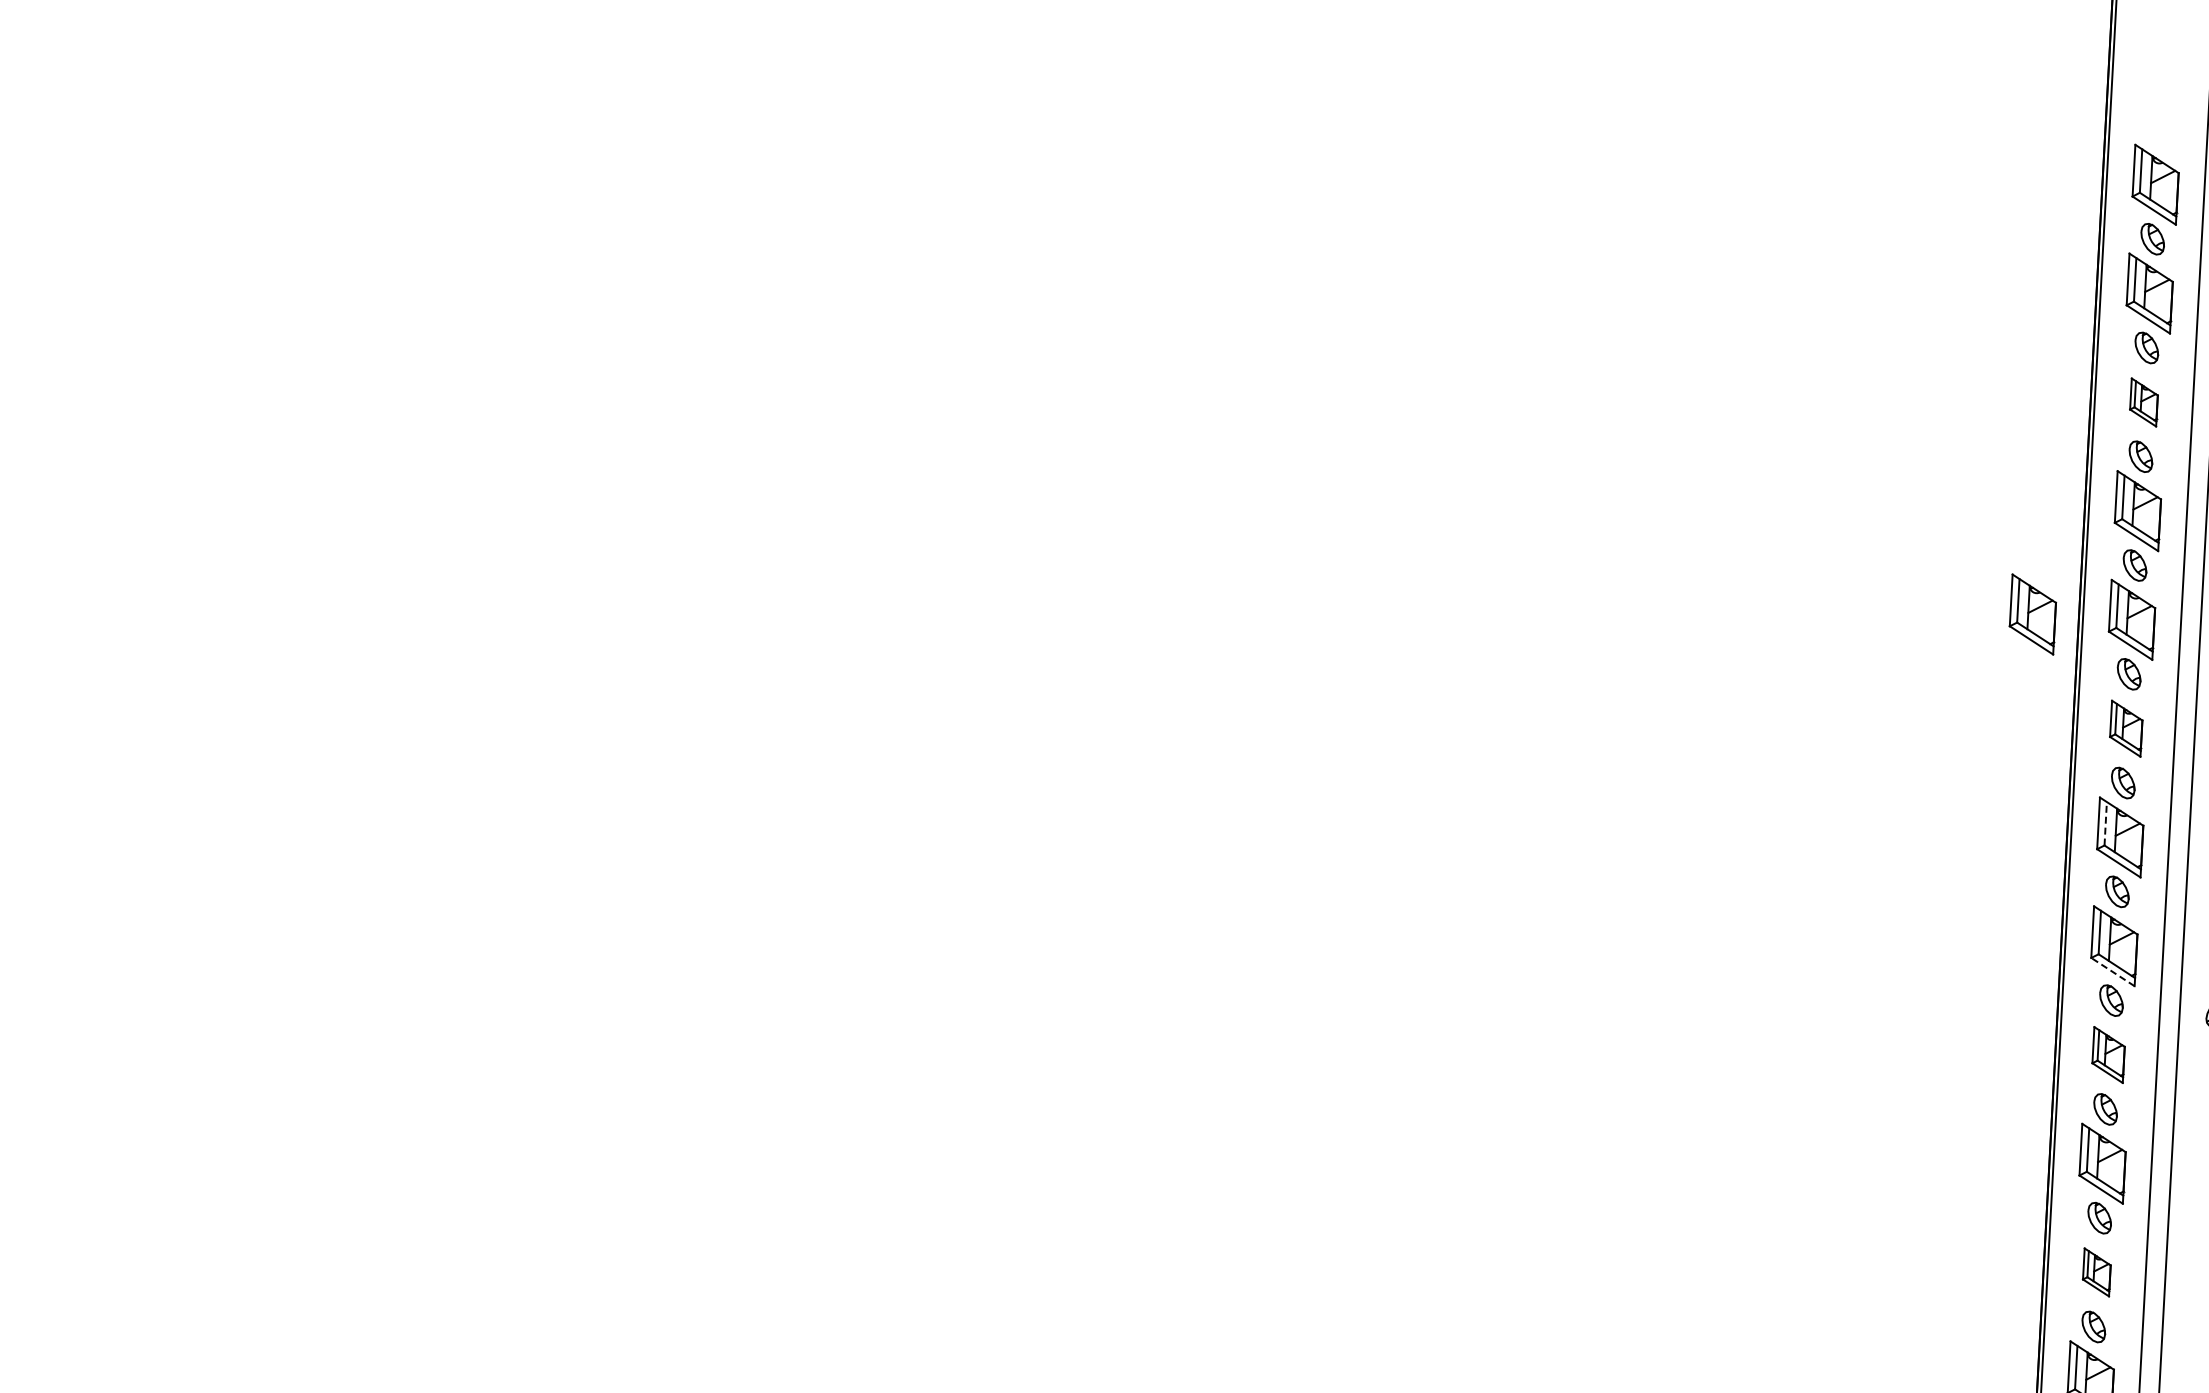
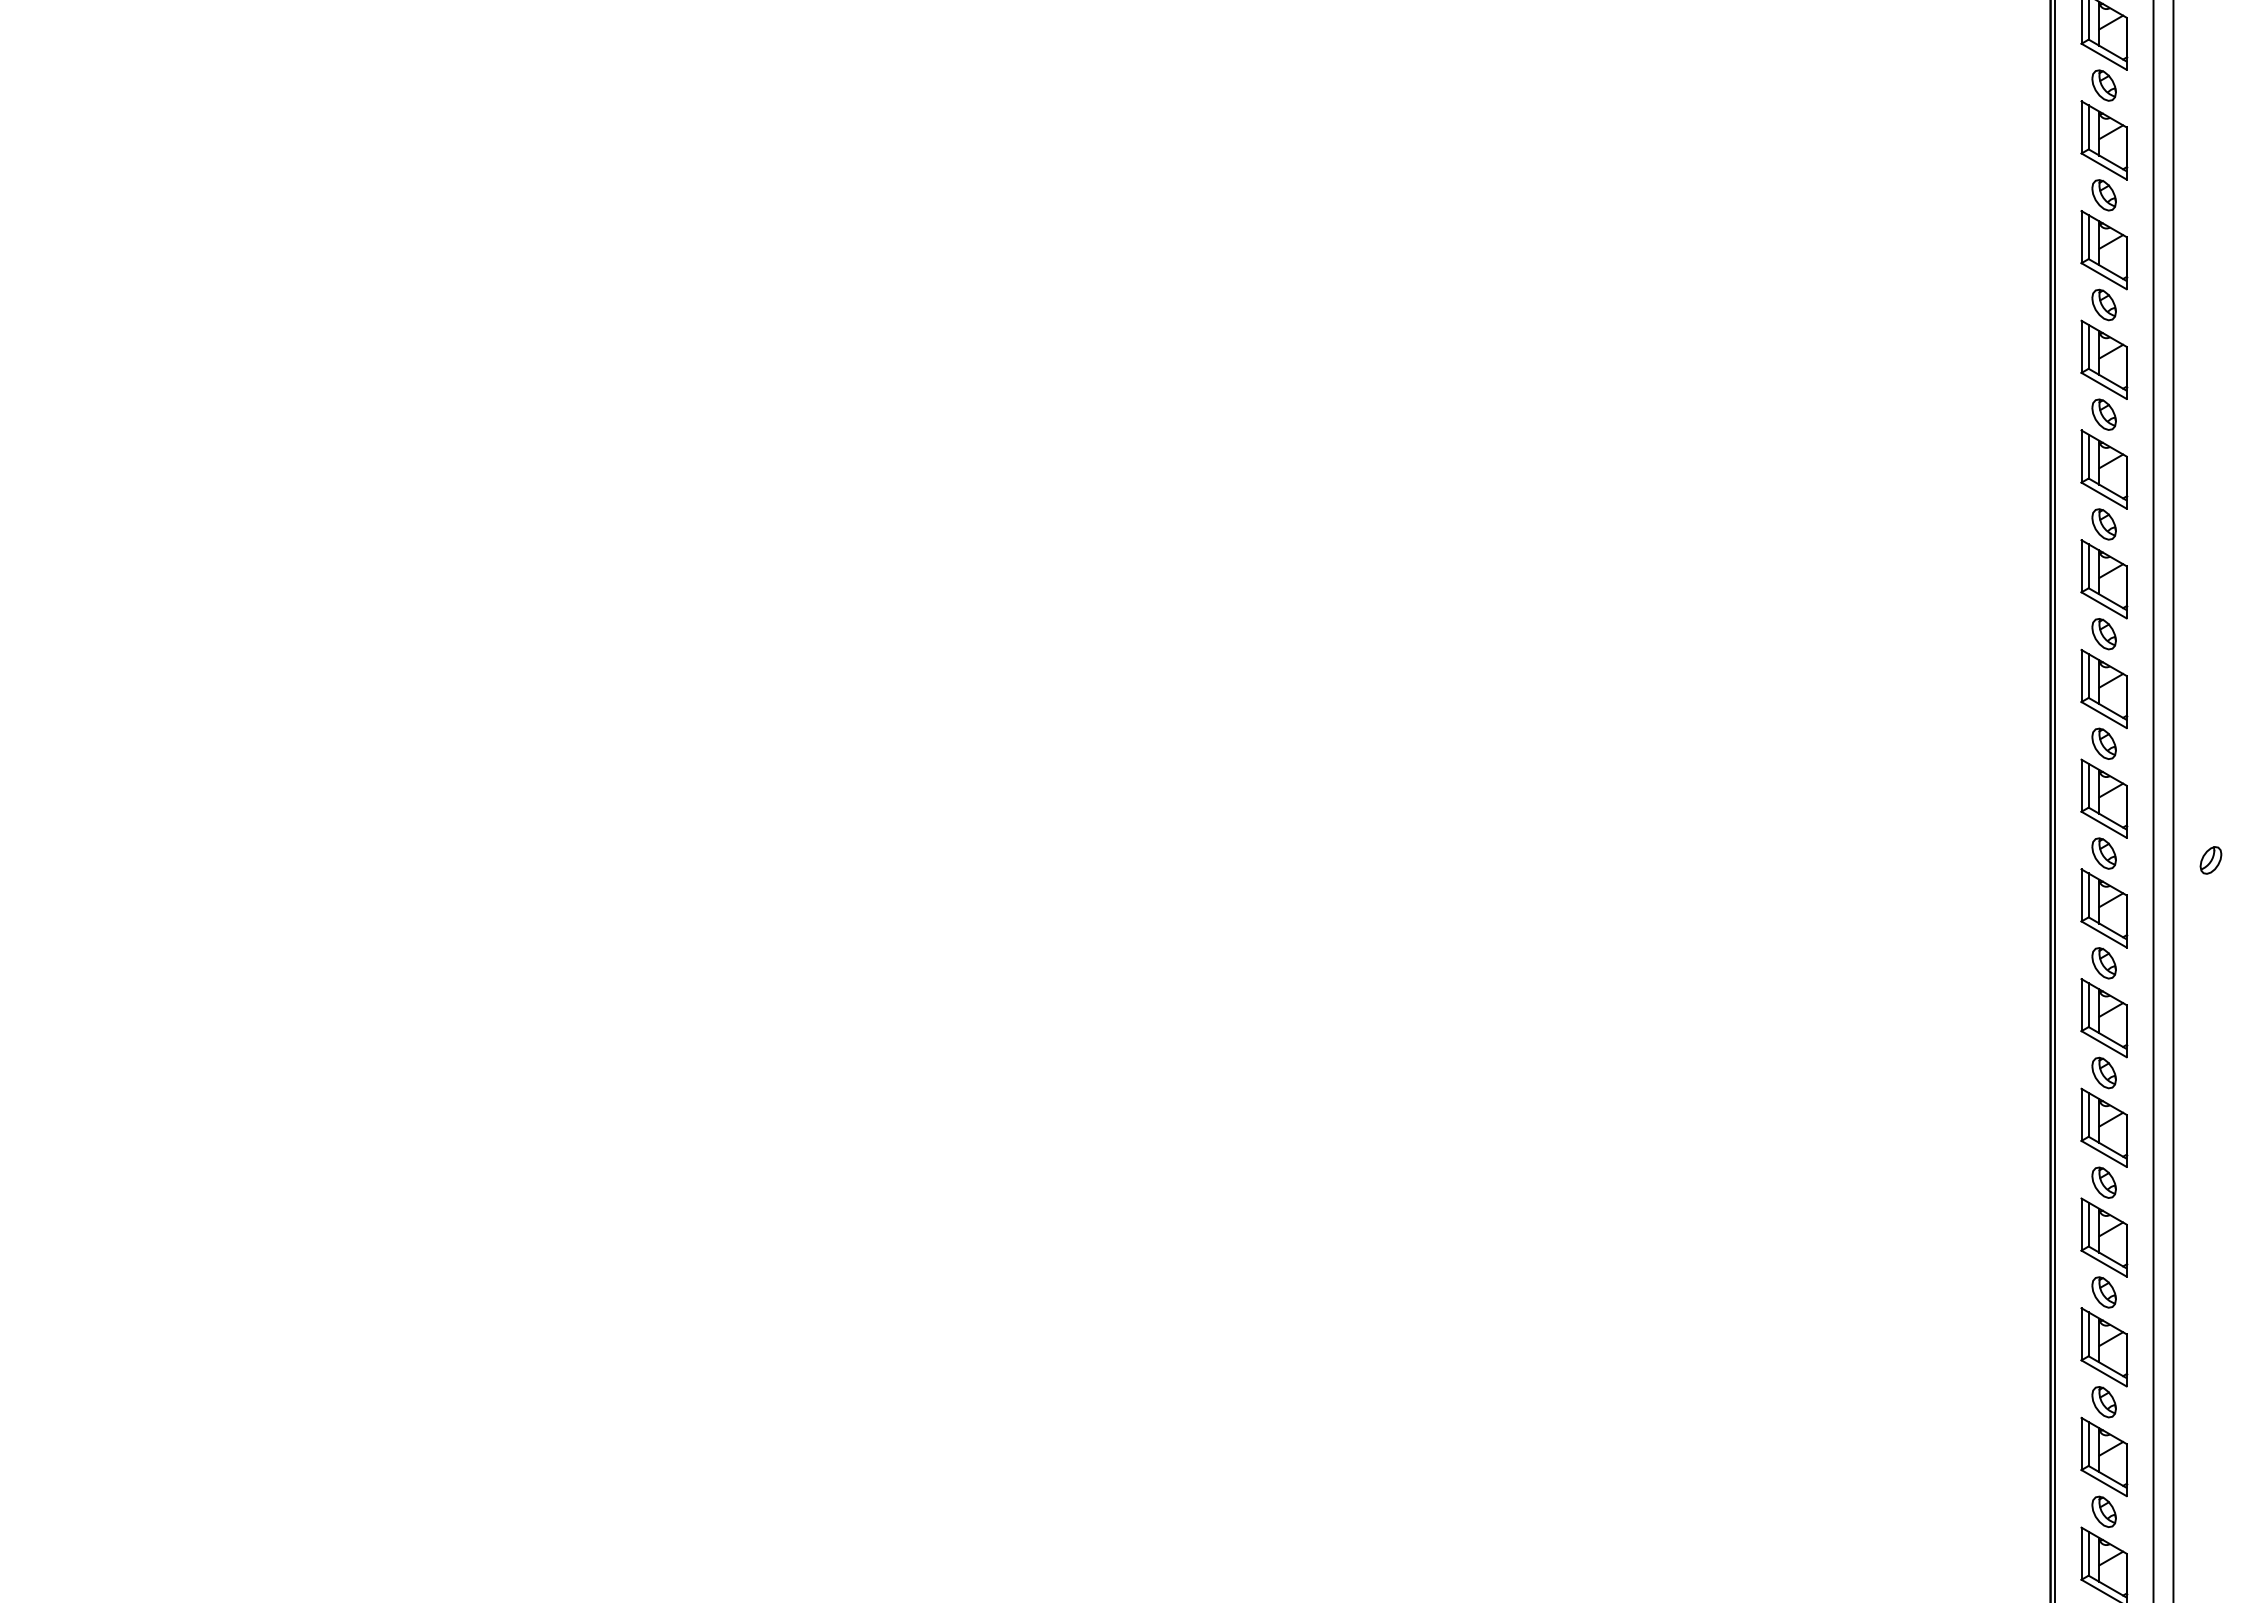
part: (2144, 402) -> (2104, 250), size x1.67
part: (2033, 614) -> (2004, 469), removed
part: (2126, 728) -> (2104, 579), size x1.43
line: (2105, 824) -> (2088, 676), dashed -> solid
line: (2112, 971) -> (2103, 824), dashed -> solid
part: (2108, 1055) -> (2104, 908), size x1.43
part: (2097, 1272) -> (2104, 1127), size x1.67

